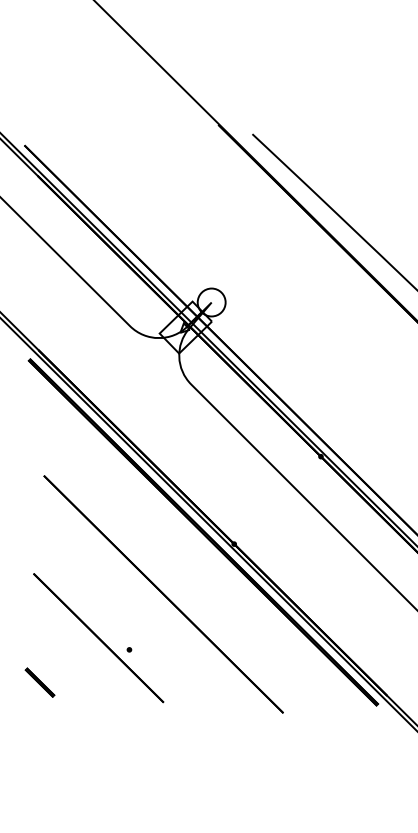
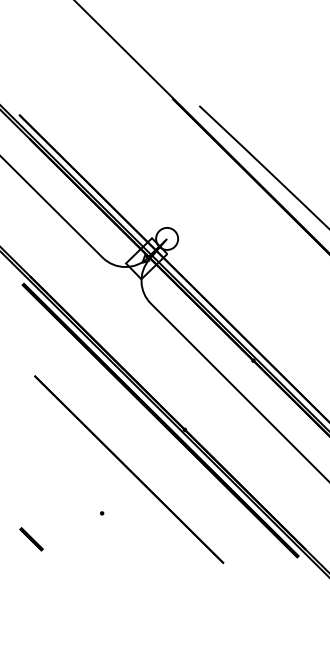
line: (98, 638) -> (77, 504), removed

